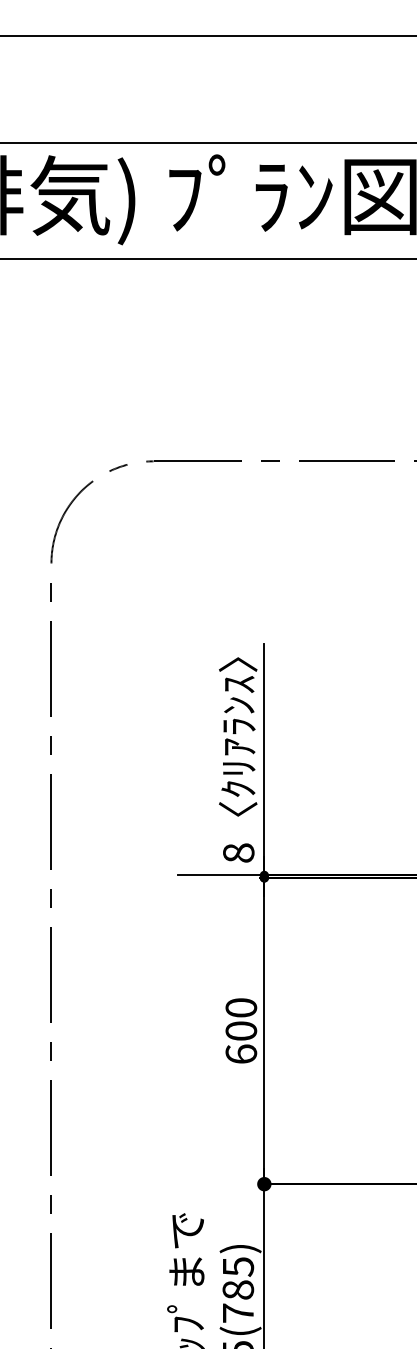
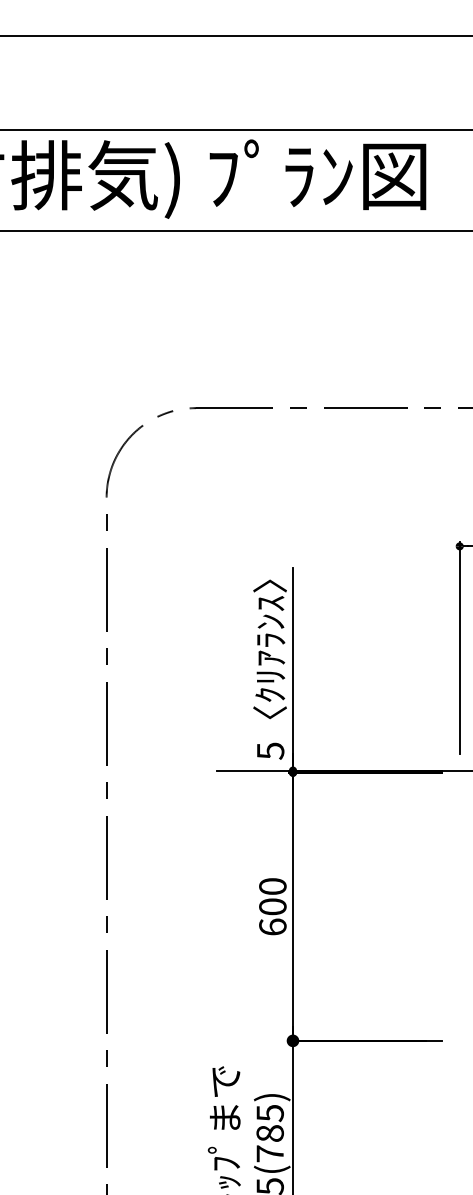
text: (238, 852) -> (270, 750), 8 -> 5

